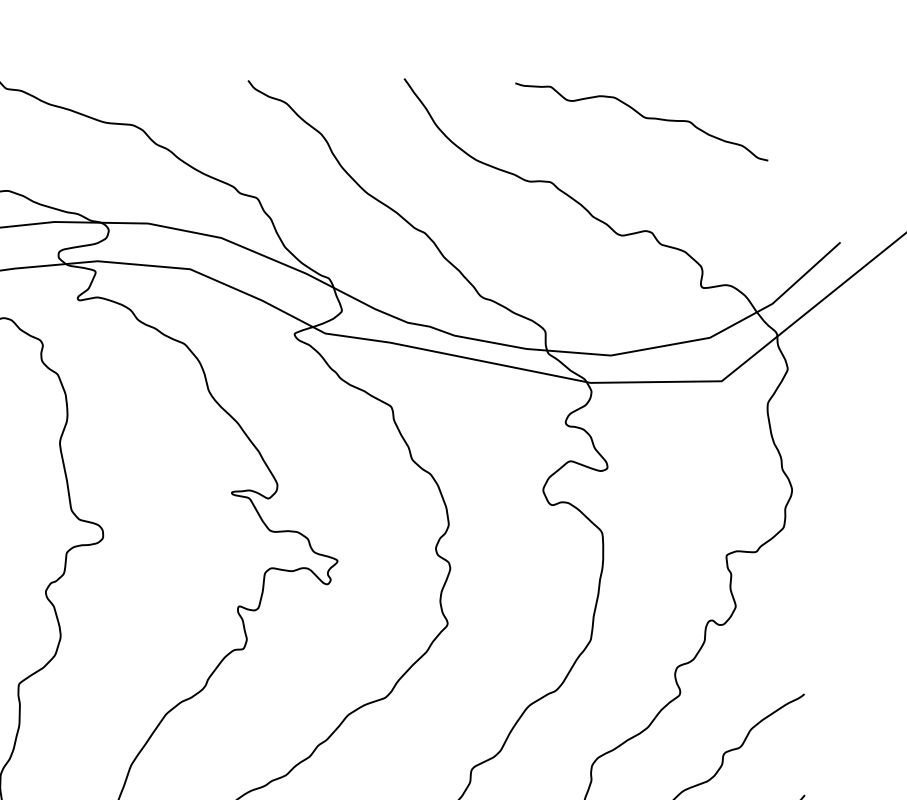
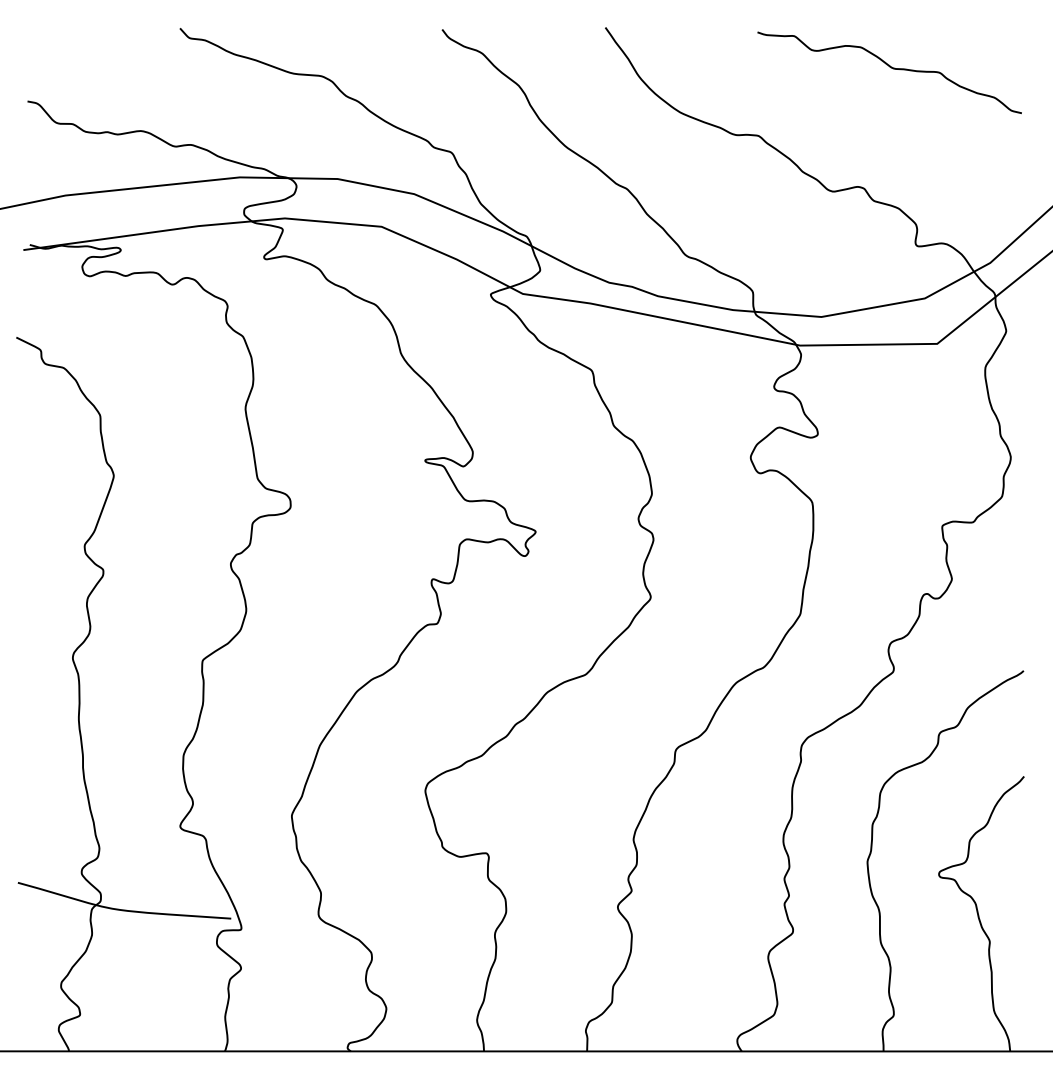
curve: (643, 117) -> (891, 68), moved

